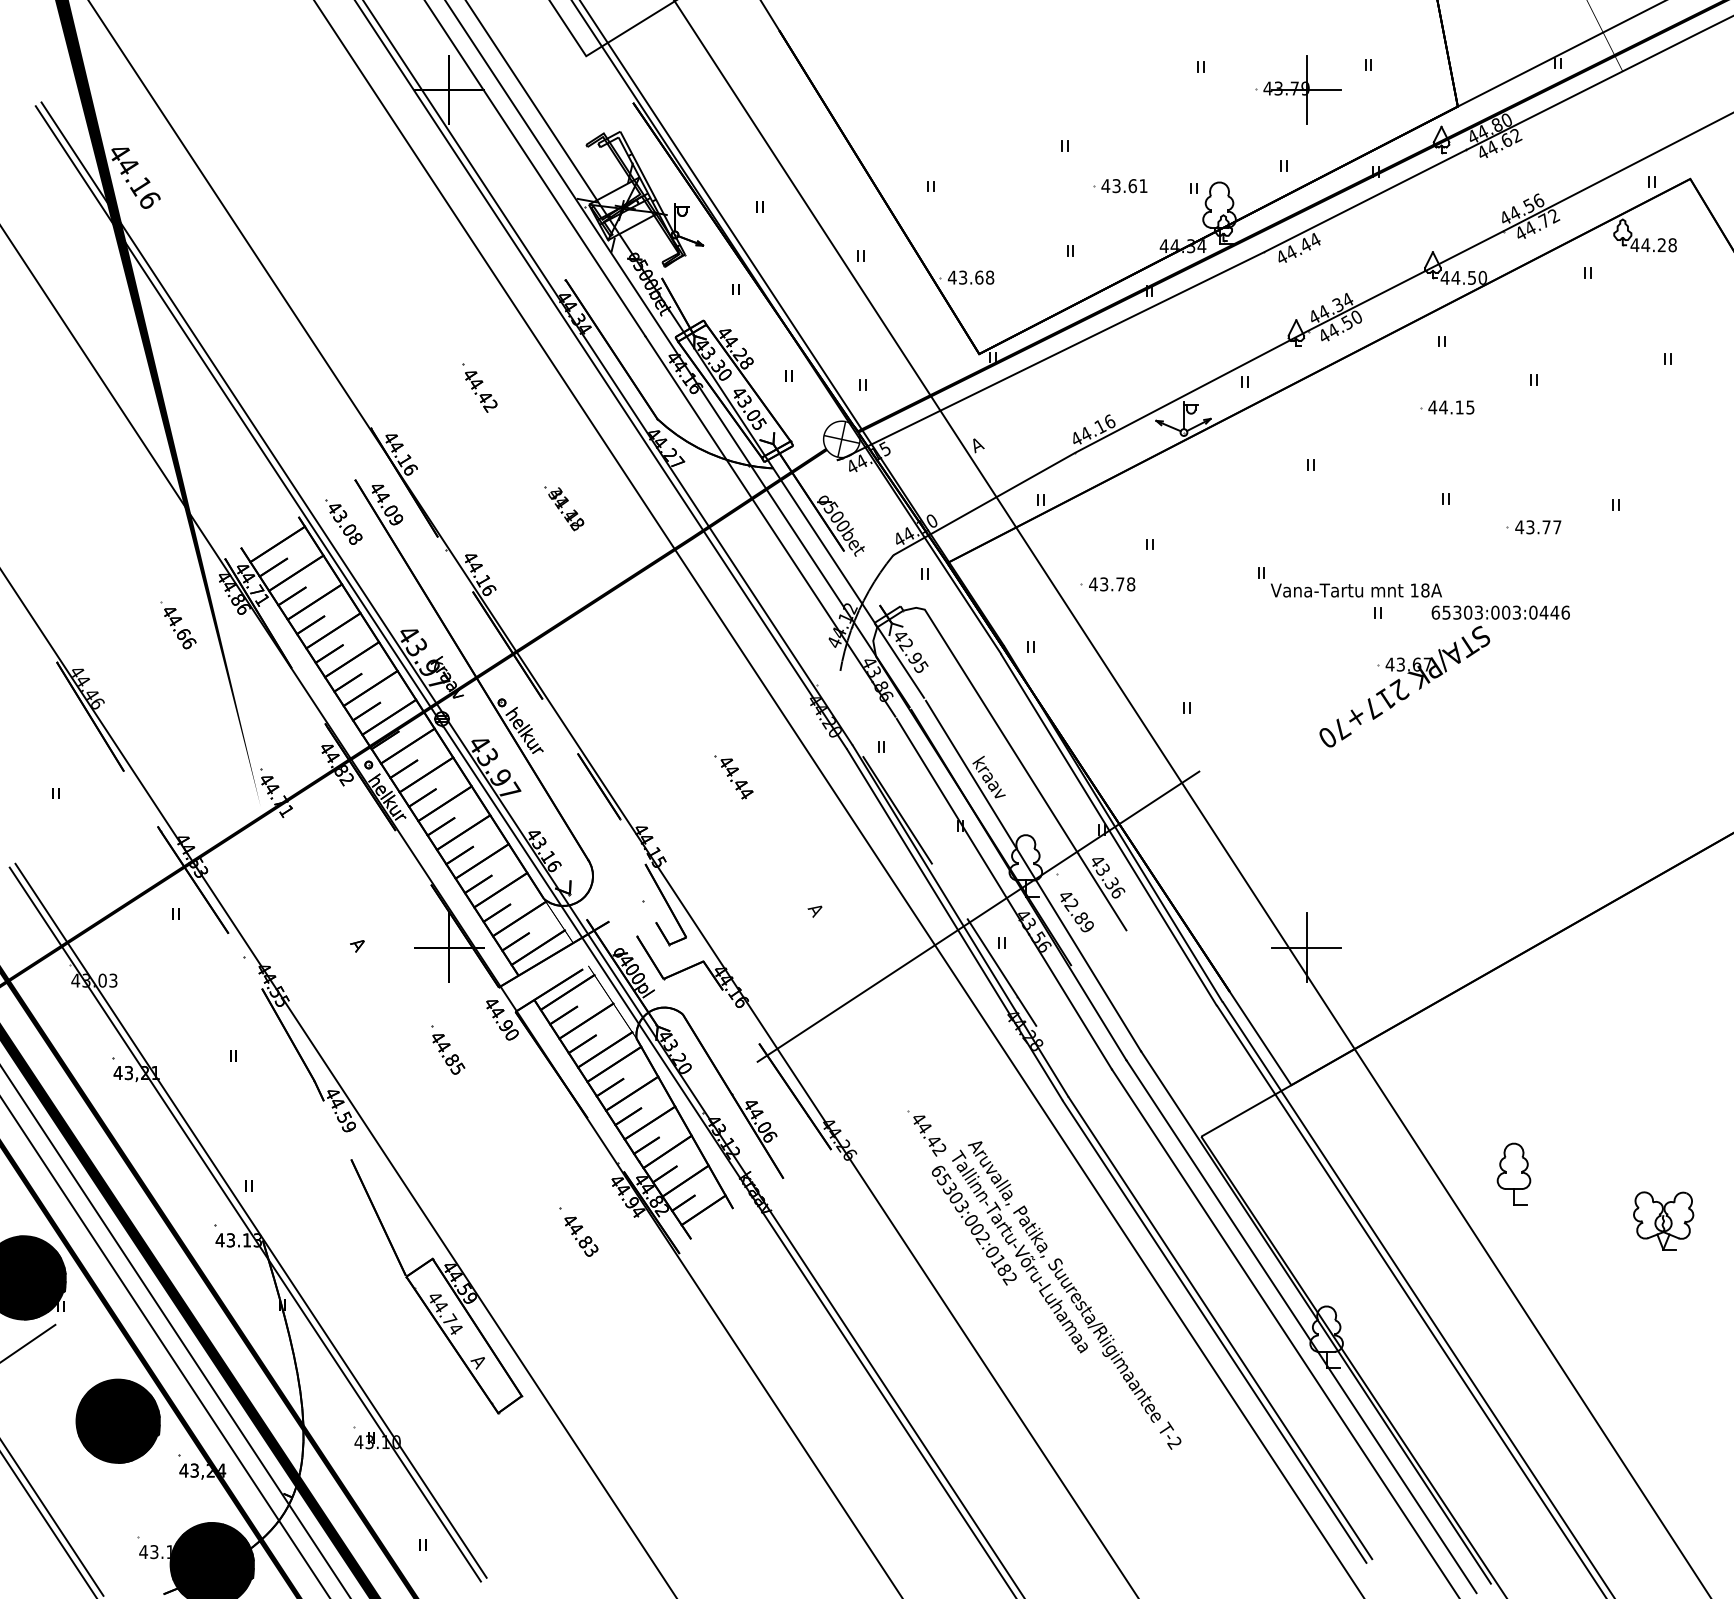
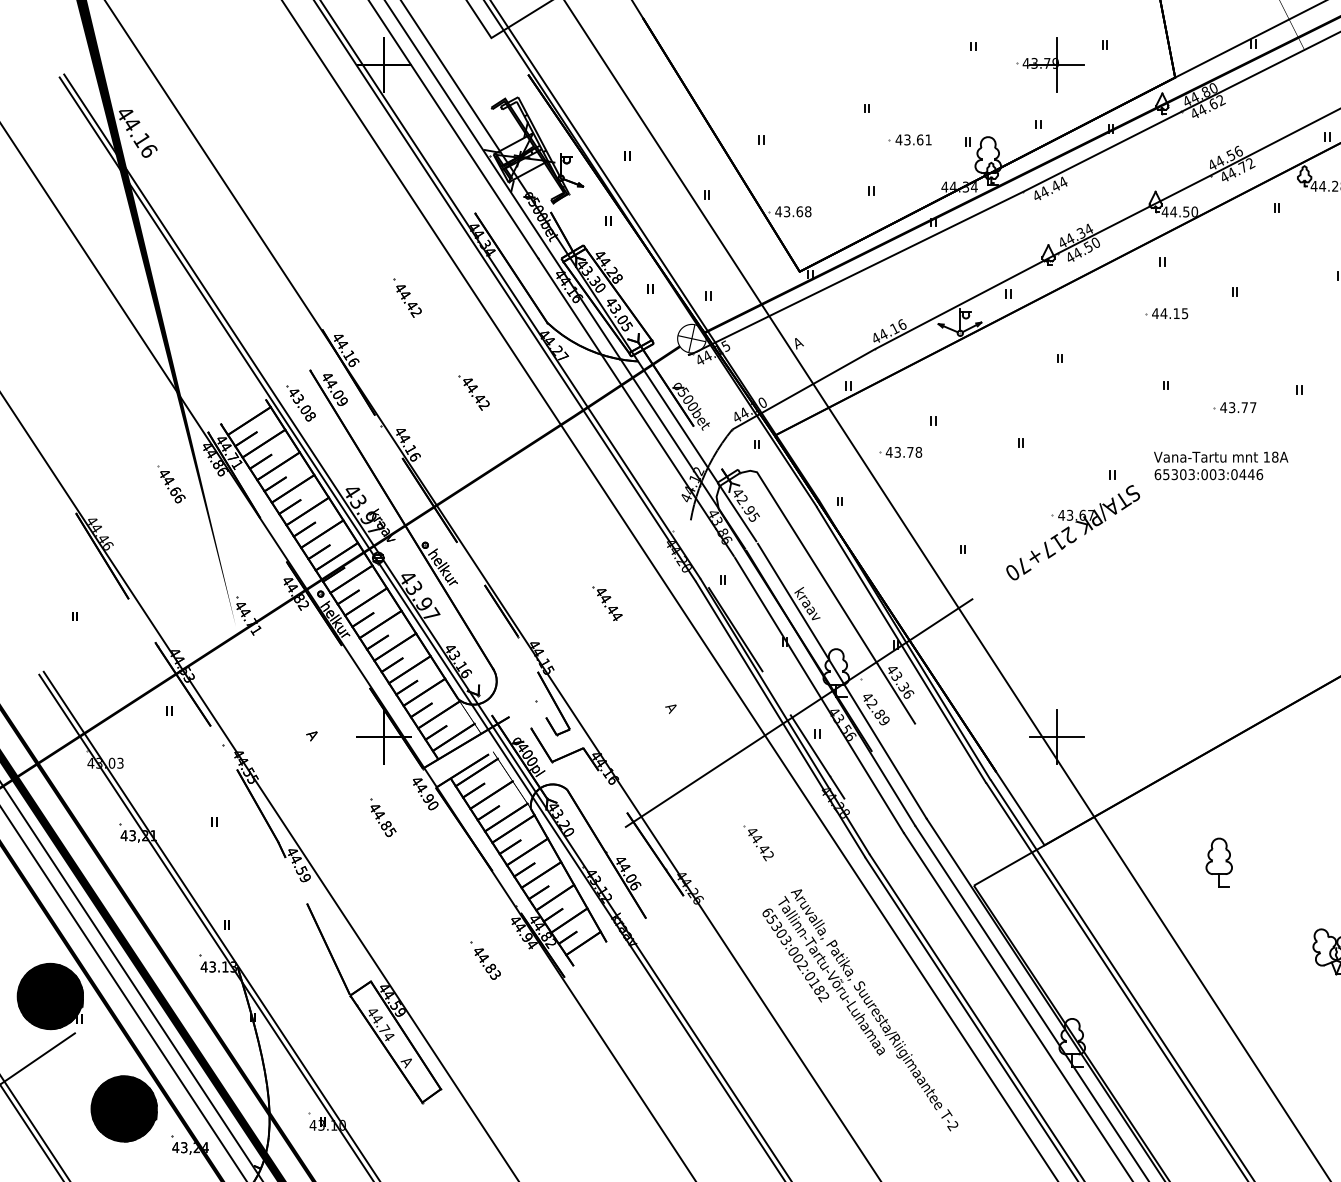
text: (566, 509) -> (475, 393), 31.18 -> 44.42
text: (1356, 590) -> (1221, 457), moved
part: (1404, 686) -> (1072, 532), moved
part: (926, 1133) -> (758, 843), moved
part: (1513, 1173) -> (1218, 862), moved

